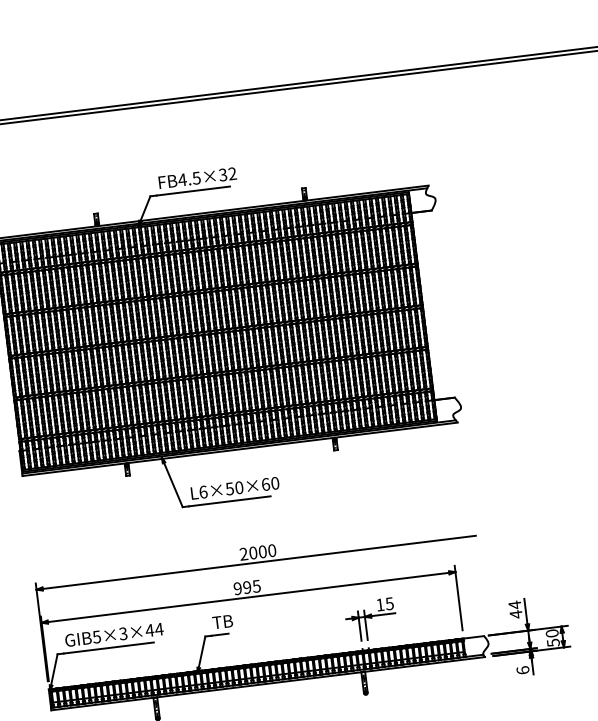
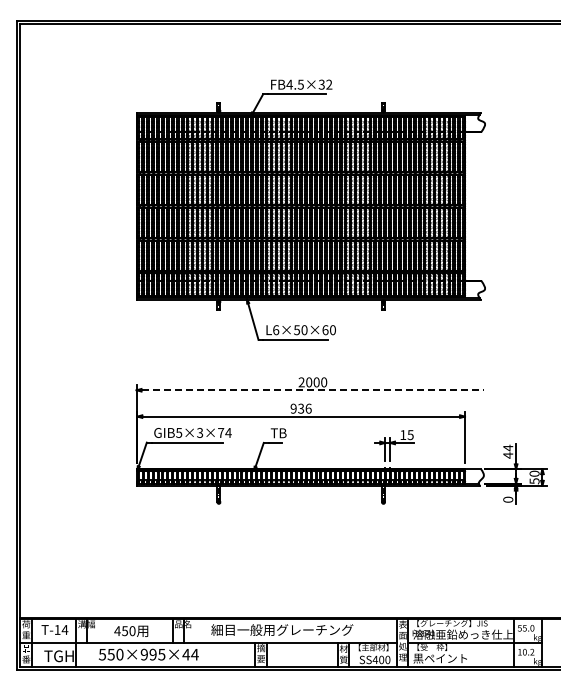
line: (260, 562) -> (313, 390), solid -> dashed
text: (251, 586) -> (304, 408), 995 -> 936
text: (149, 630) -> (220, 432), GIB5×3×44 -> GIB5×3×74
text: (523, 670) -> (508, 499), 6 -> 0

